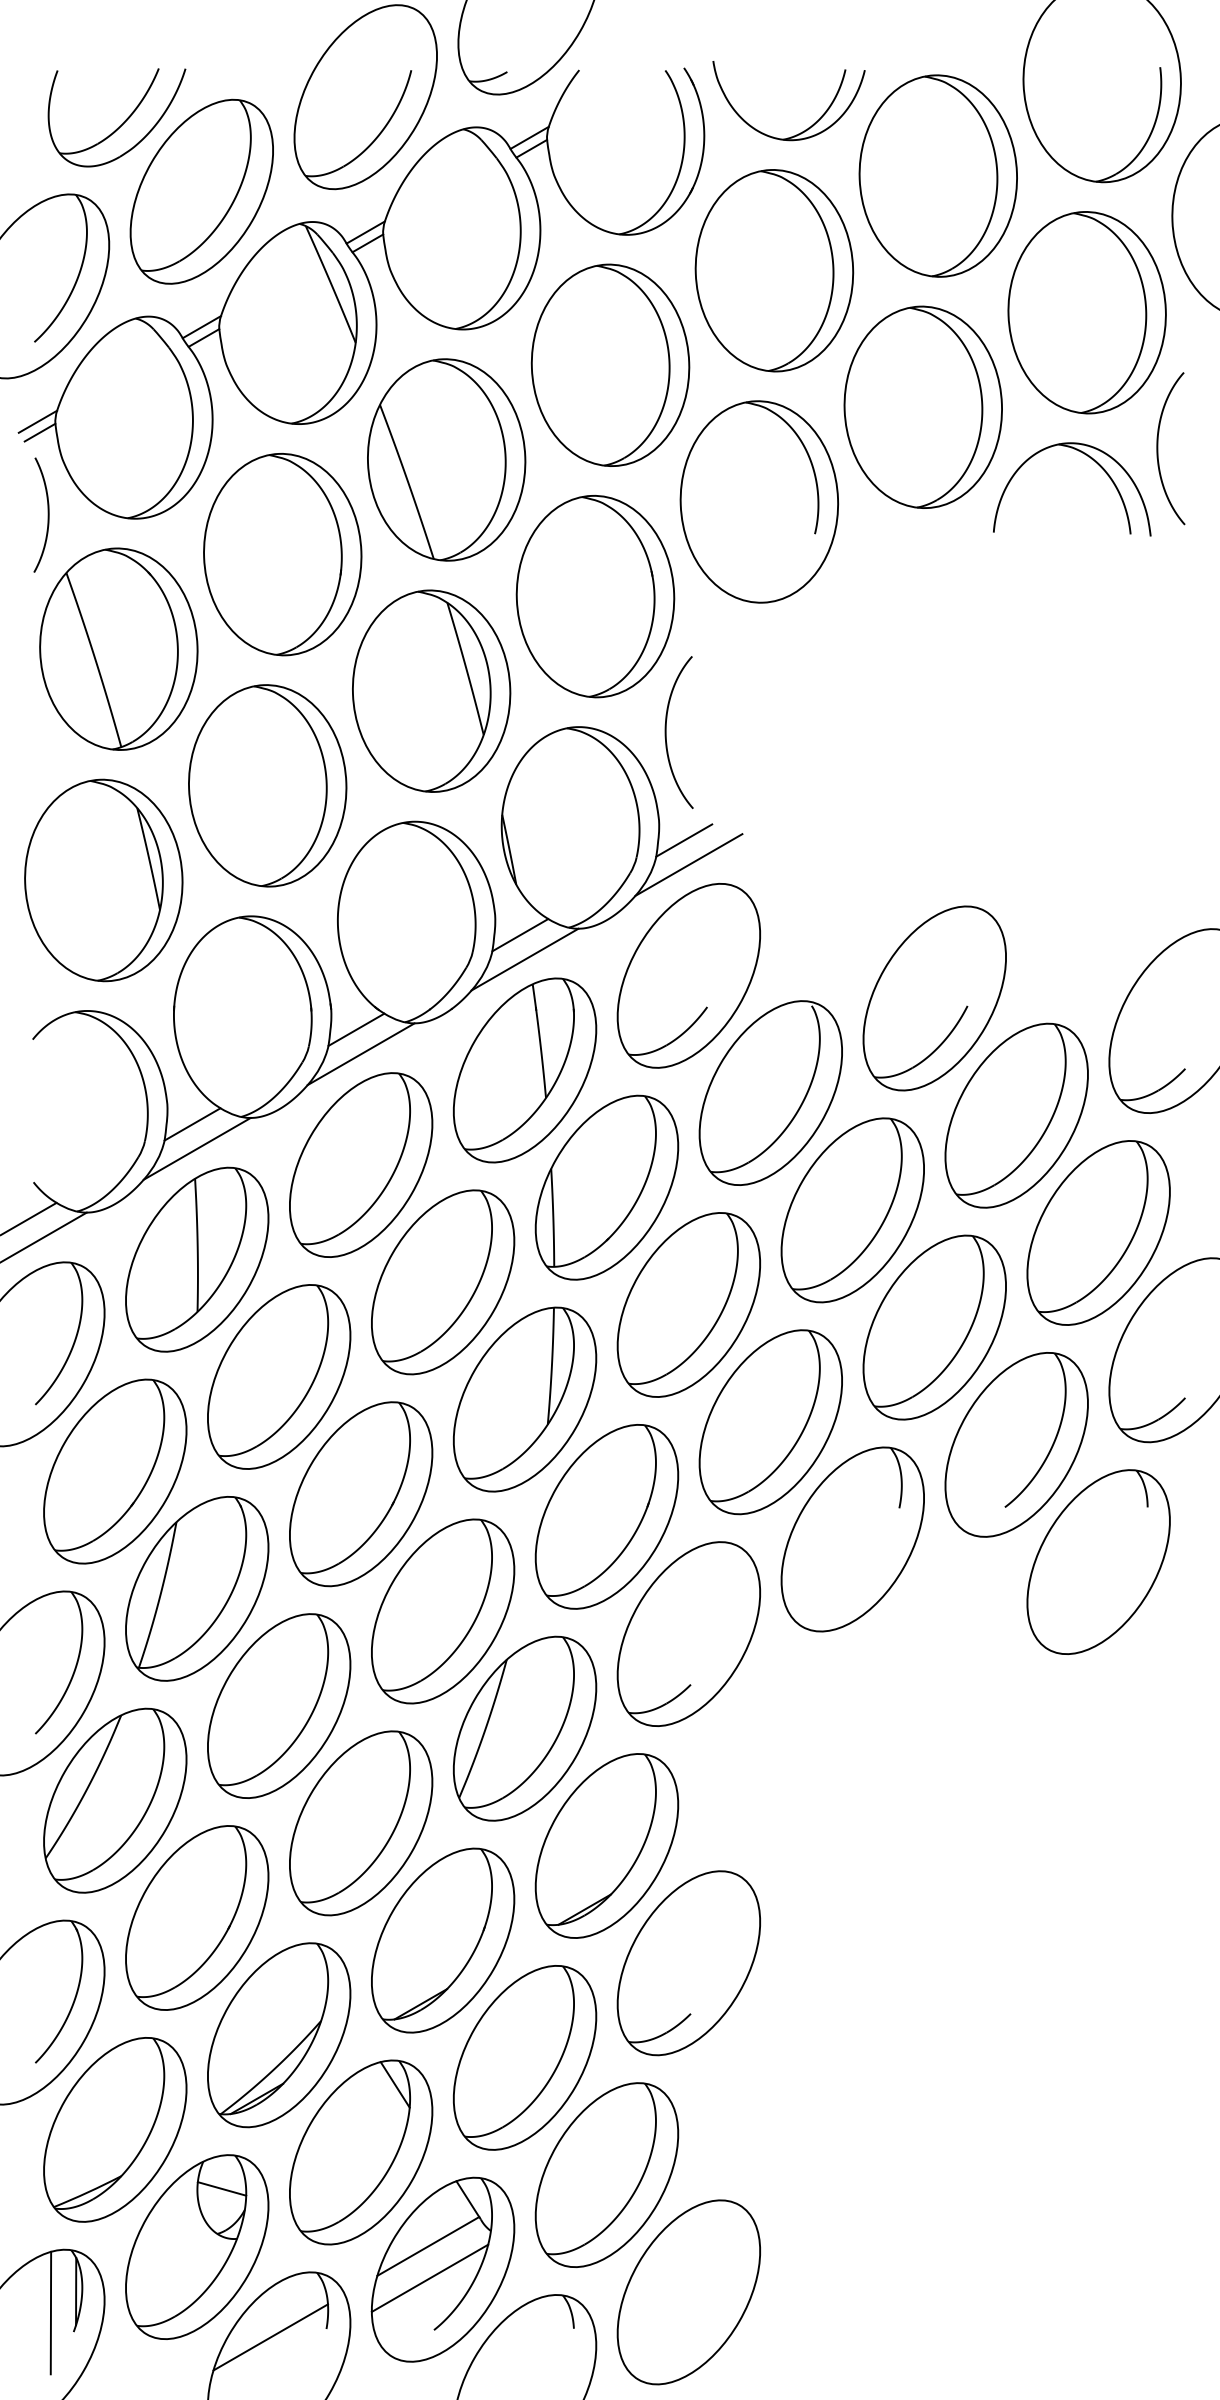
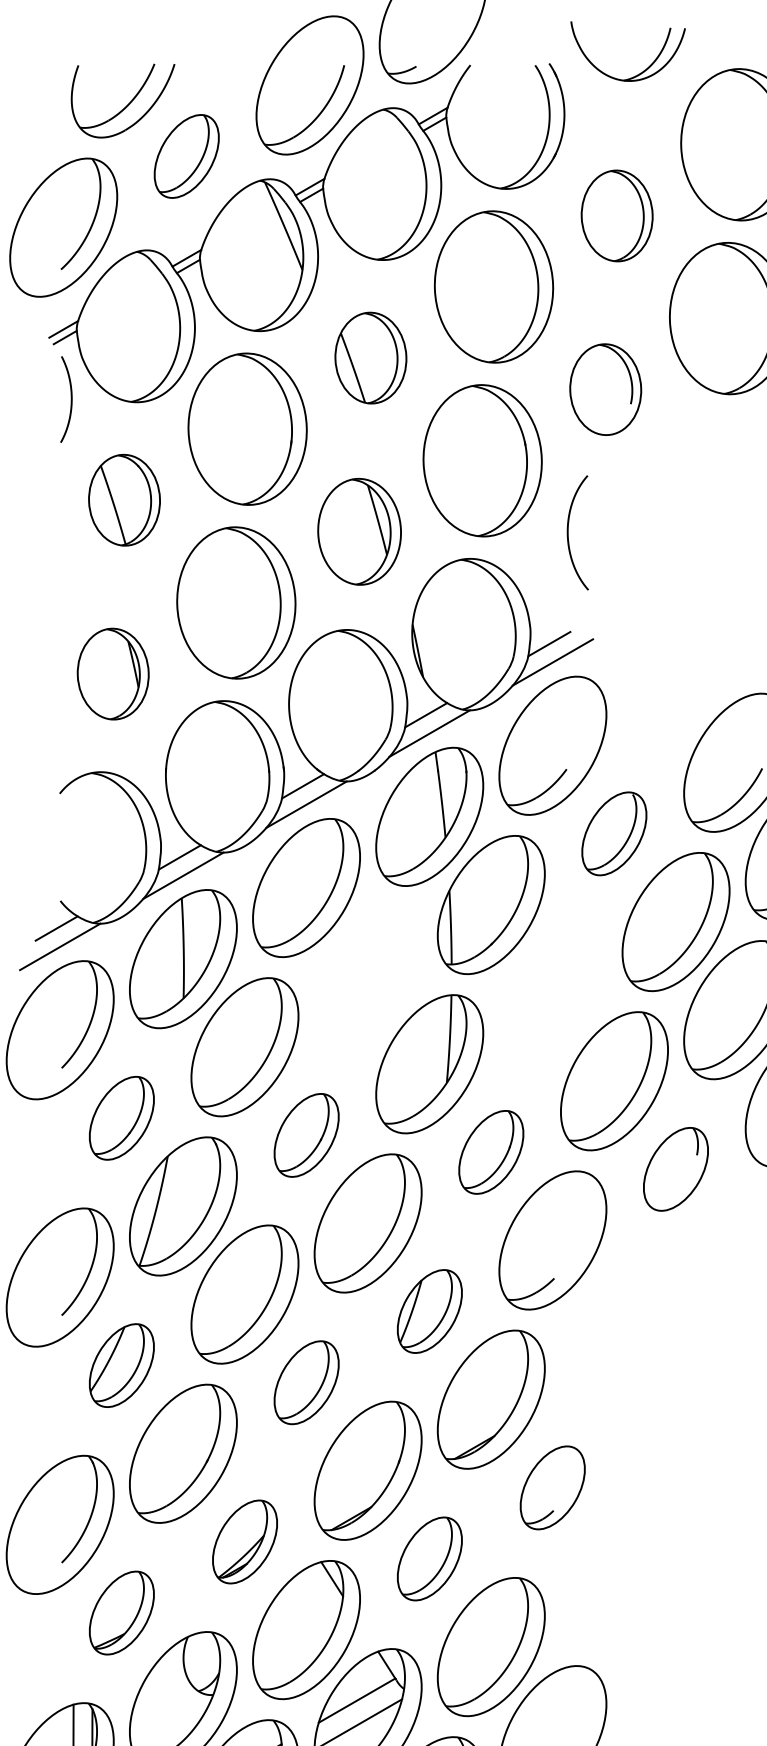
part: (805, 129) -> (640, 72), moved
part: (201, 191) -> (186, 156), size x0.6
part: (774, 270) -> (617, 215), size x0.6
part: (446, 459) -> (370, 357), size x0.6
part: (758, 501) -> (605, 389), size x0.6
part: (118, 648) -> (124, 499), size x0.6
part: (431, 690) -> (359, 531), size x0.7
curve: (666, 732) -> (568, 532), moved
part: (103, 880) -> (112, 674), size x0.6
part: (770, 1092) -> (614, 833), size x0.6
part: (443, 1282) -> (368, 976), removed
part: (688, 1304) -> (552, 992), removed
part: (115, 1471) -> (121, 1118), size x0.6
part: (361, 1494) -> (306, 1135), size x0.6
part: (606, 1516) -> (490, 1152), size x0.6
part: (852, 1539) -> (675, 1169), size x0.6
part: (525, 1728) -> (430, 1311), size x0.6
part: (115, 1800) -> (121, 1365), size x0.6
part: (361, 1823) -> (306, 1382), size x0.6
part: (688, 1963) -> (552, 1488), size x0.6
part: (279, 2035) -> (245, 1542), size x0.6
part: (525, 2057) -> (430, 1558), size x0.6
part: (115, 2129) -> (121, 1612), size x0.6
line: (221, 2188) -> (201, 1657), removed

